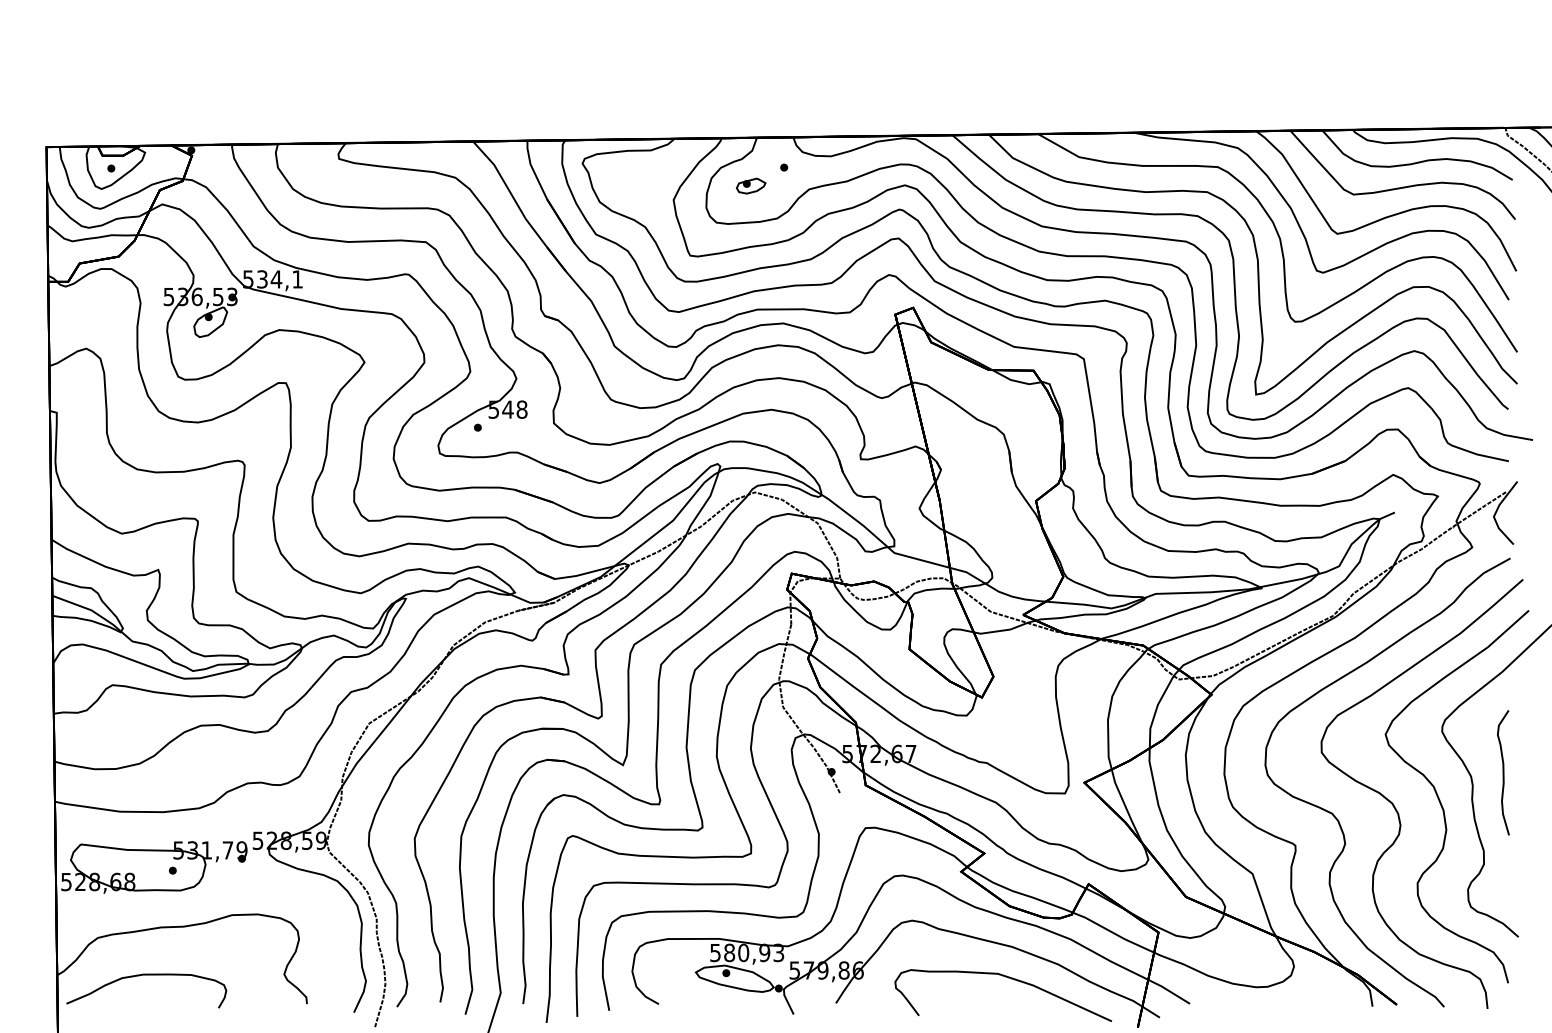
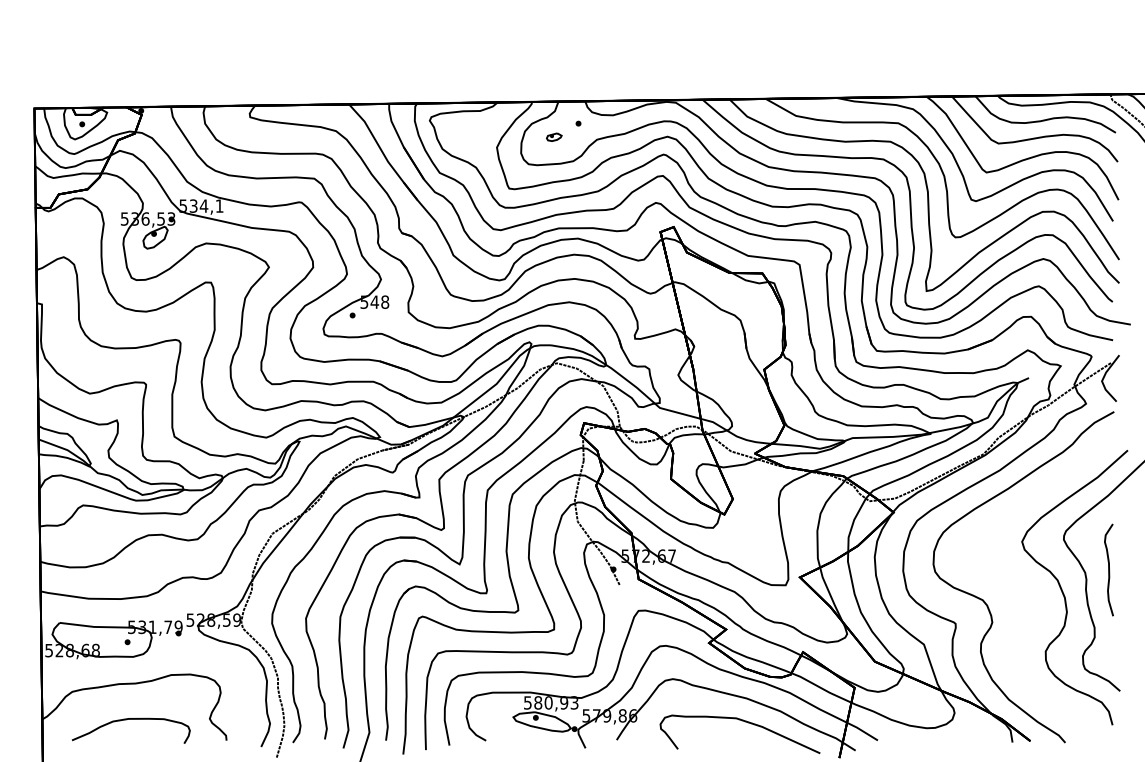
part: (751, 185) -> (554, 136), size x0.7
curve: (1395, 806) -> (1029, 594), removed
curve: (146, 975) -> (131, 719), moved

